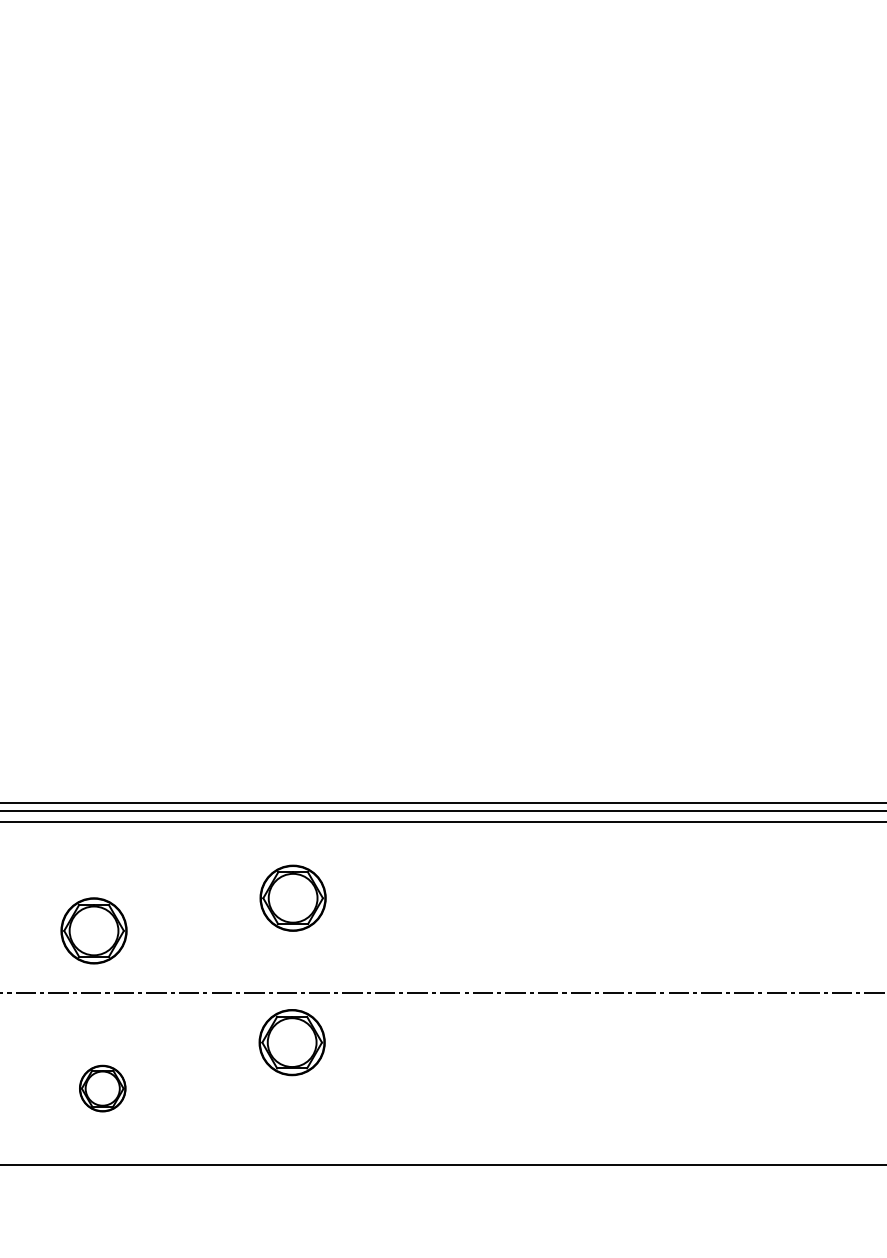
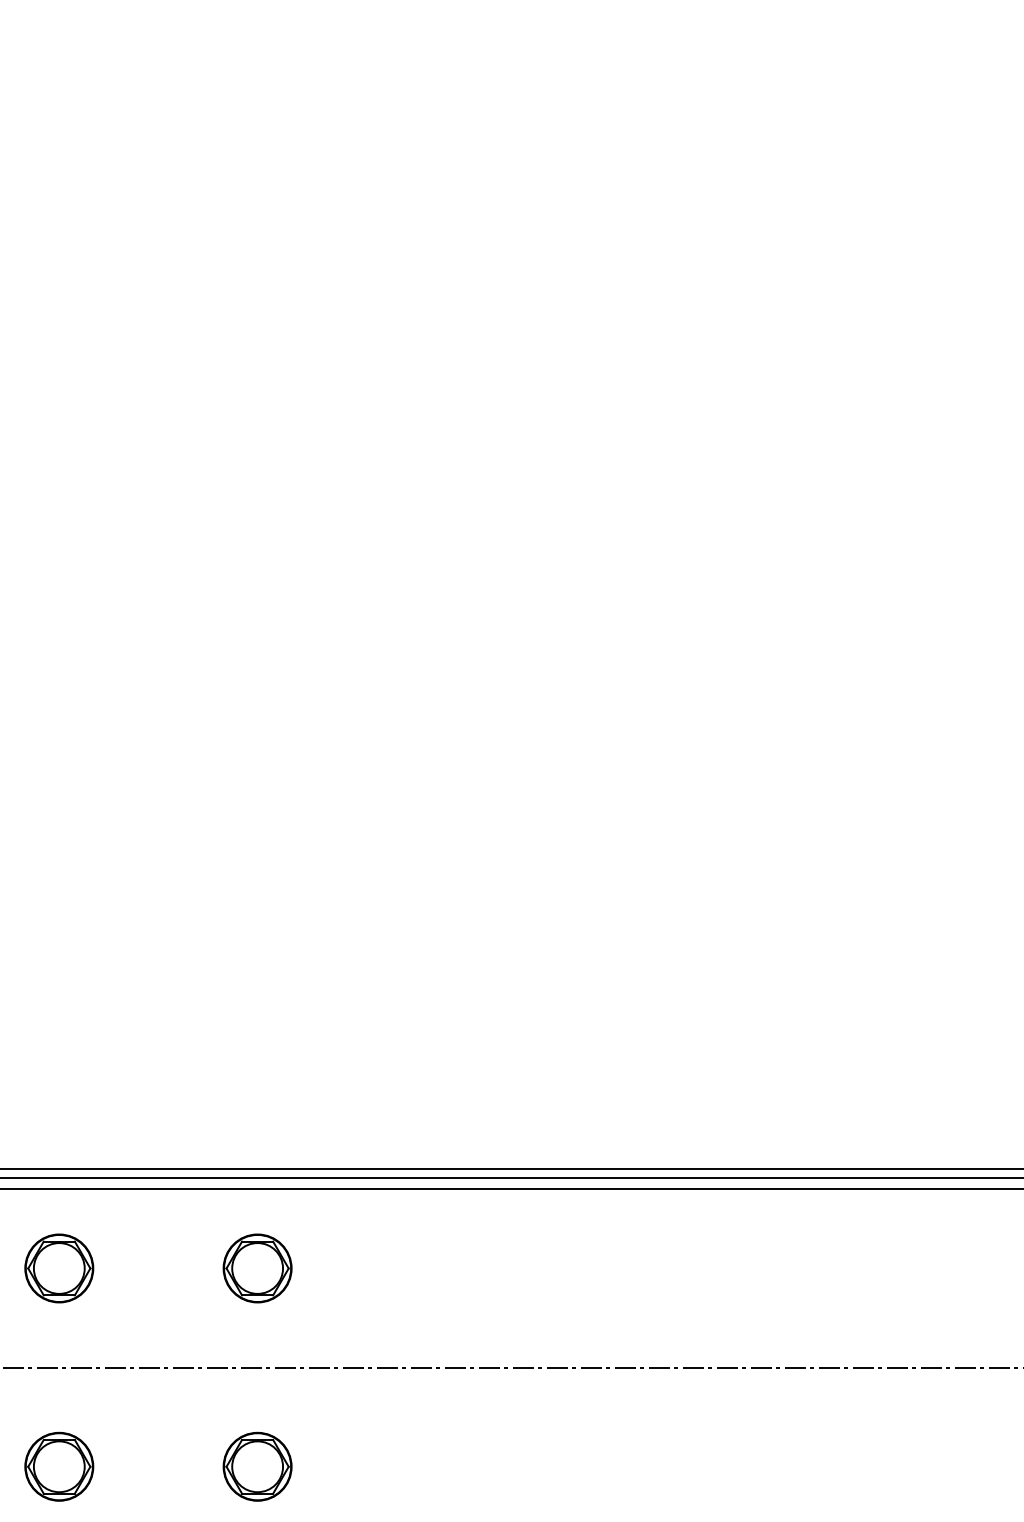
part: (94, 930) -> (59, 1268), moved
part: (292, 1042) -> (257, 1466), moved
part: (102, 1088) -> (59, 1466), size x1.43

